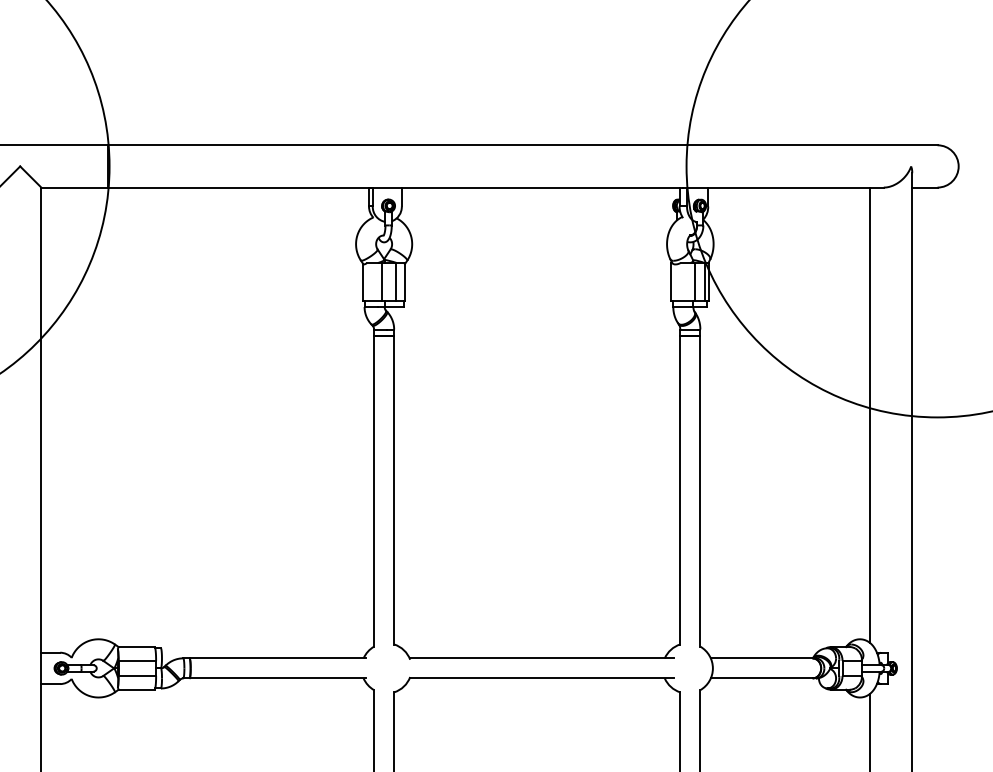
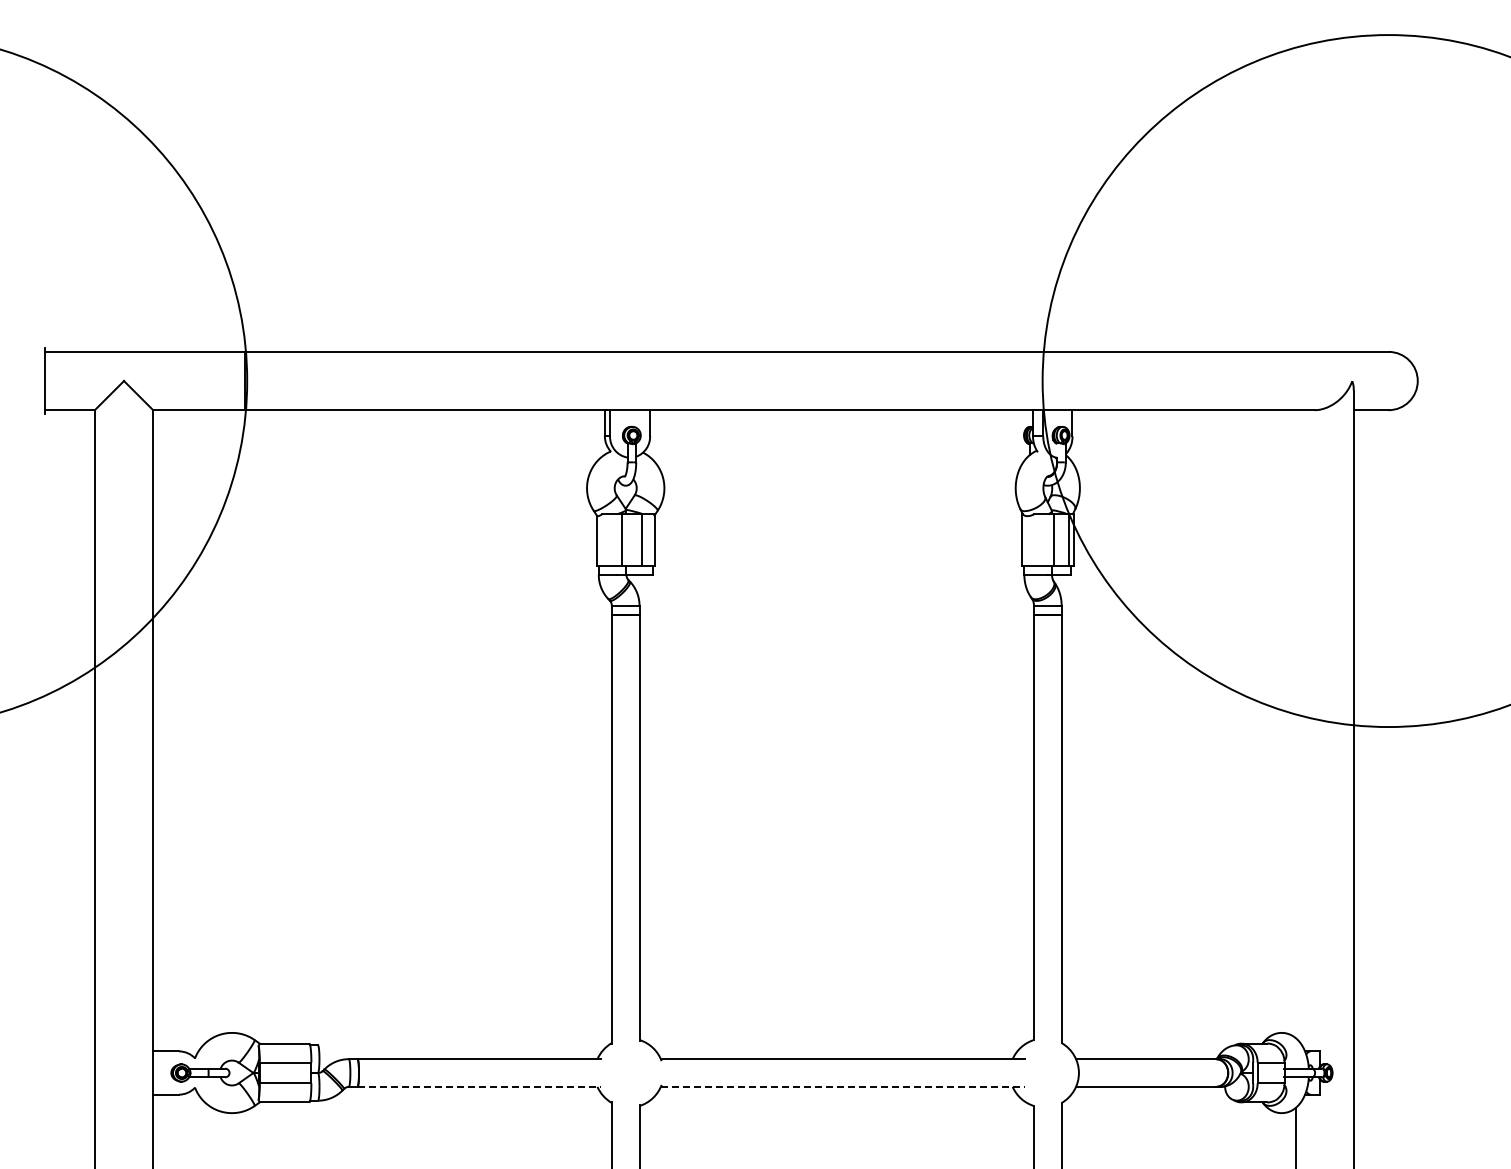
line: (869, 415) -> (1295, 724), removed
line: (278, 678) -> (479, 1086), solid -> dashed
line: (541, 678) -> (842, 1086), solid -> dashed

